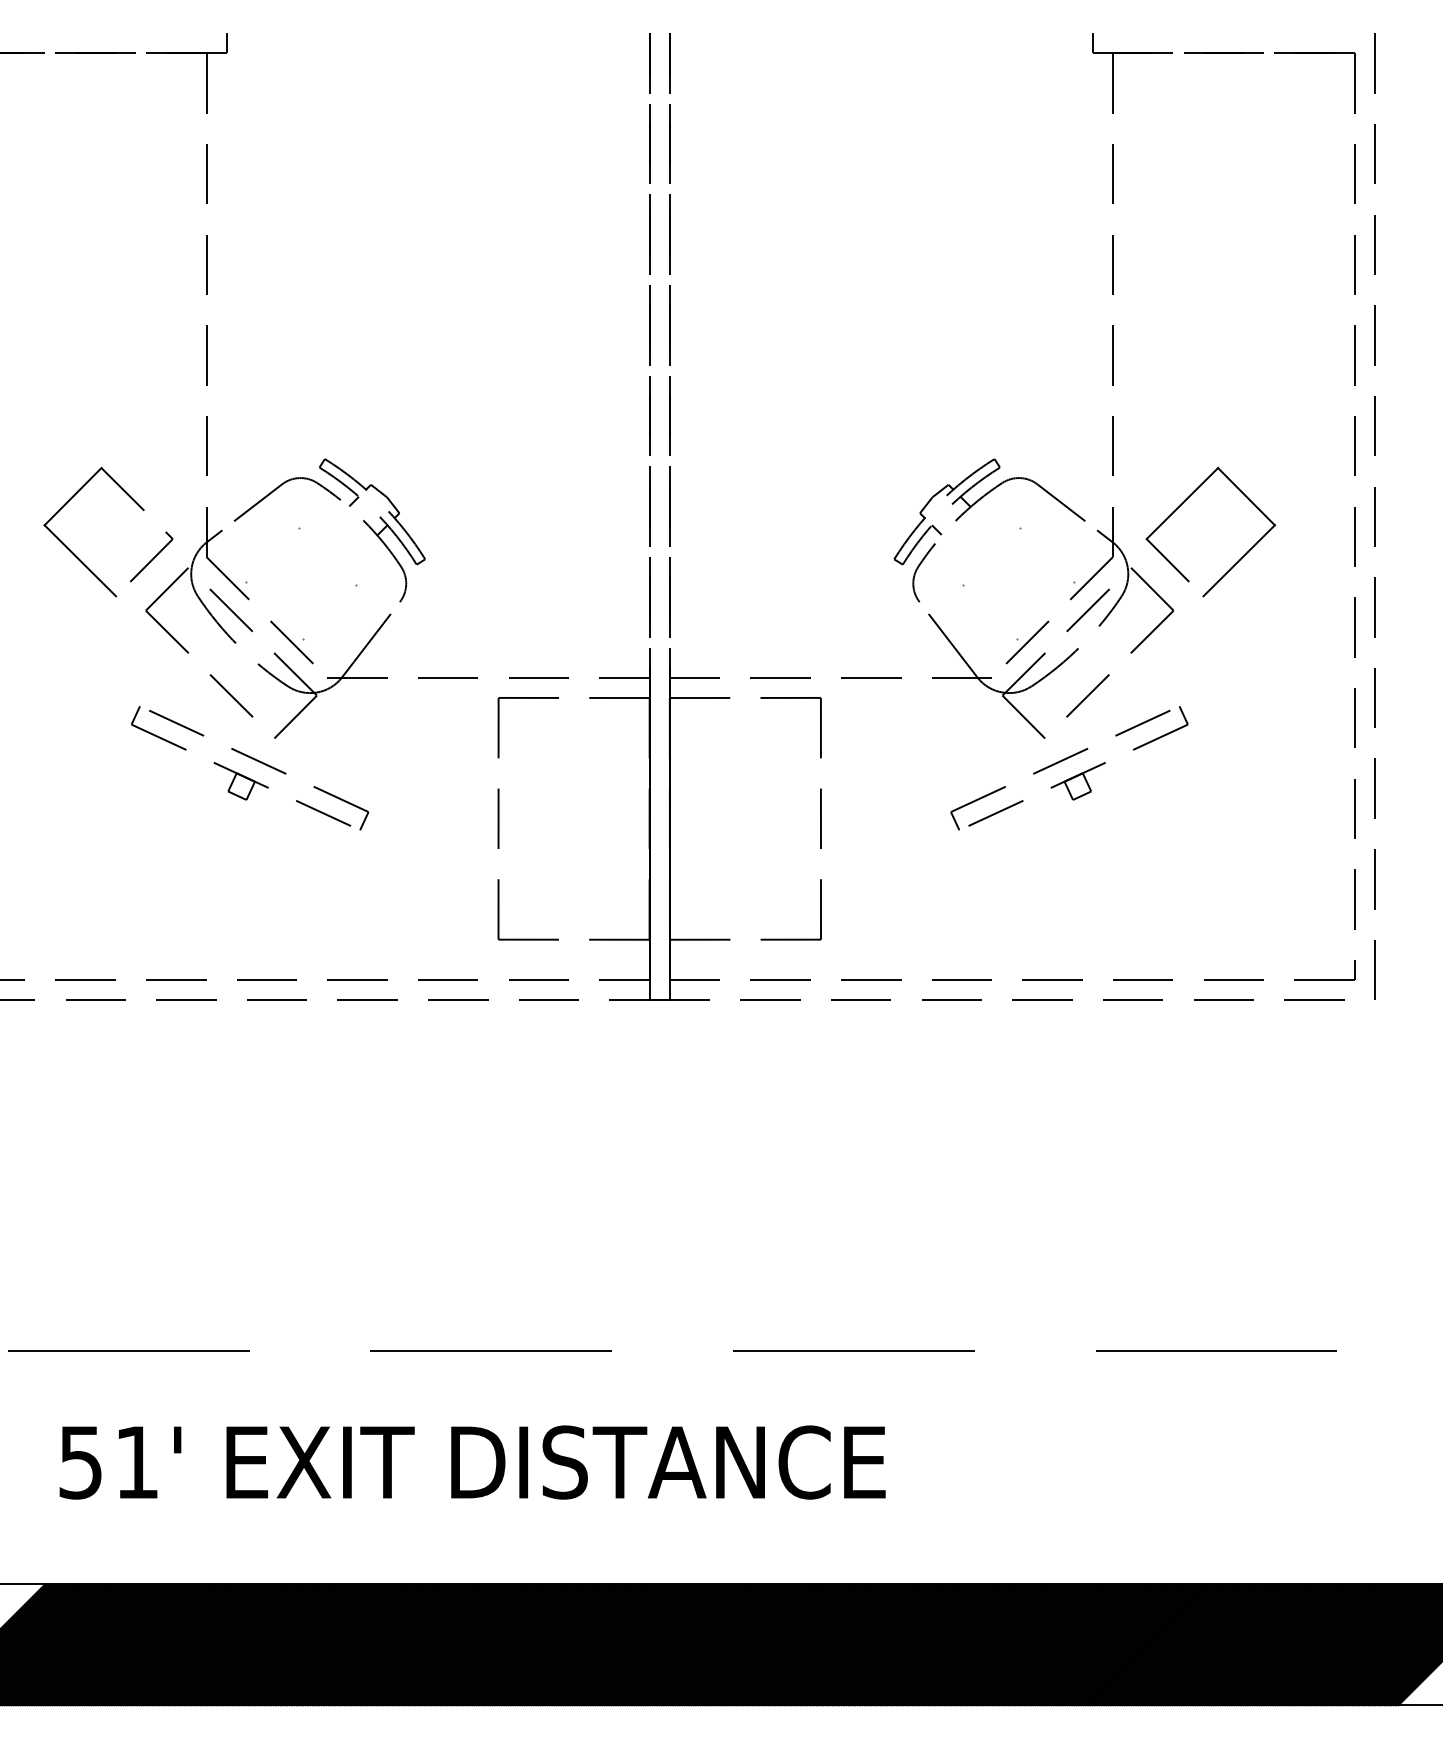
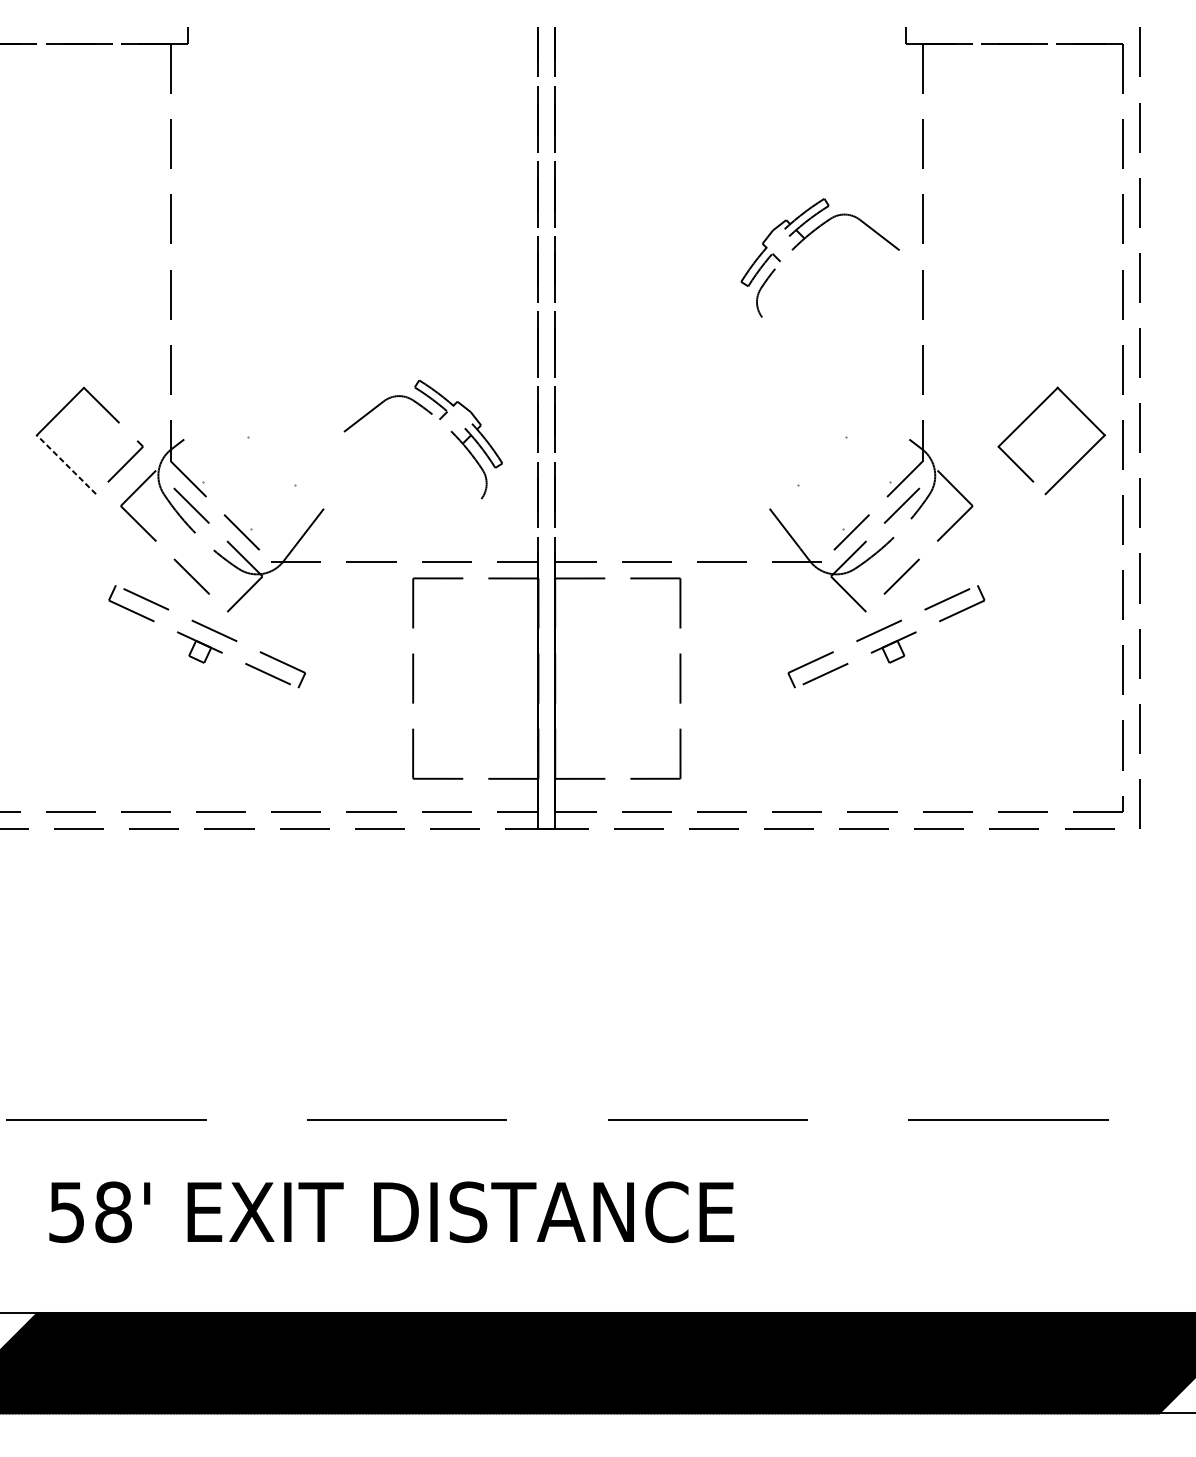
part: (1183, 503) -> (1029, 417), moved
part: (349, 506) -> (439, 419), moved
part: (969, 509) -> (803, 240), moved
line: (80, 560) -> (66, 464), solid -> dashed
text: (137, 1462) -> (113, 1212), 51' -> 58'

